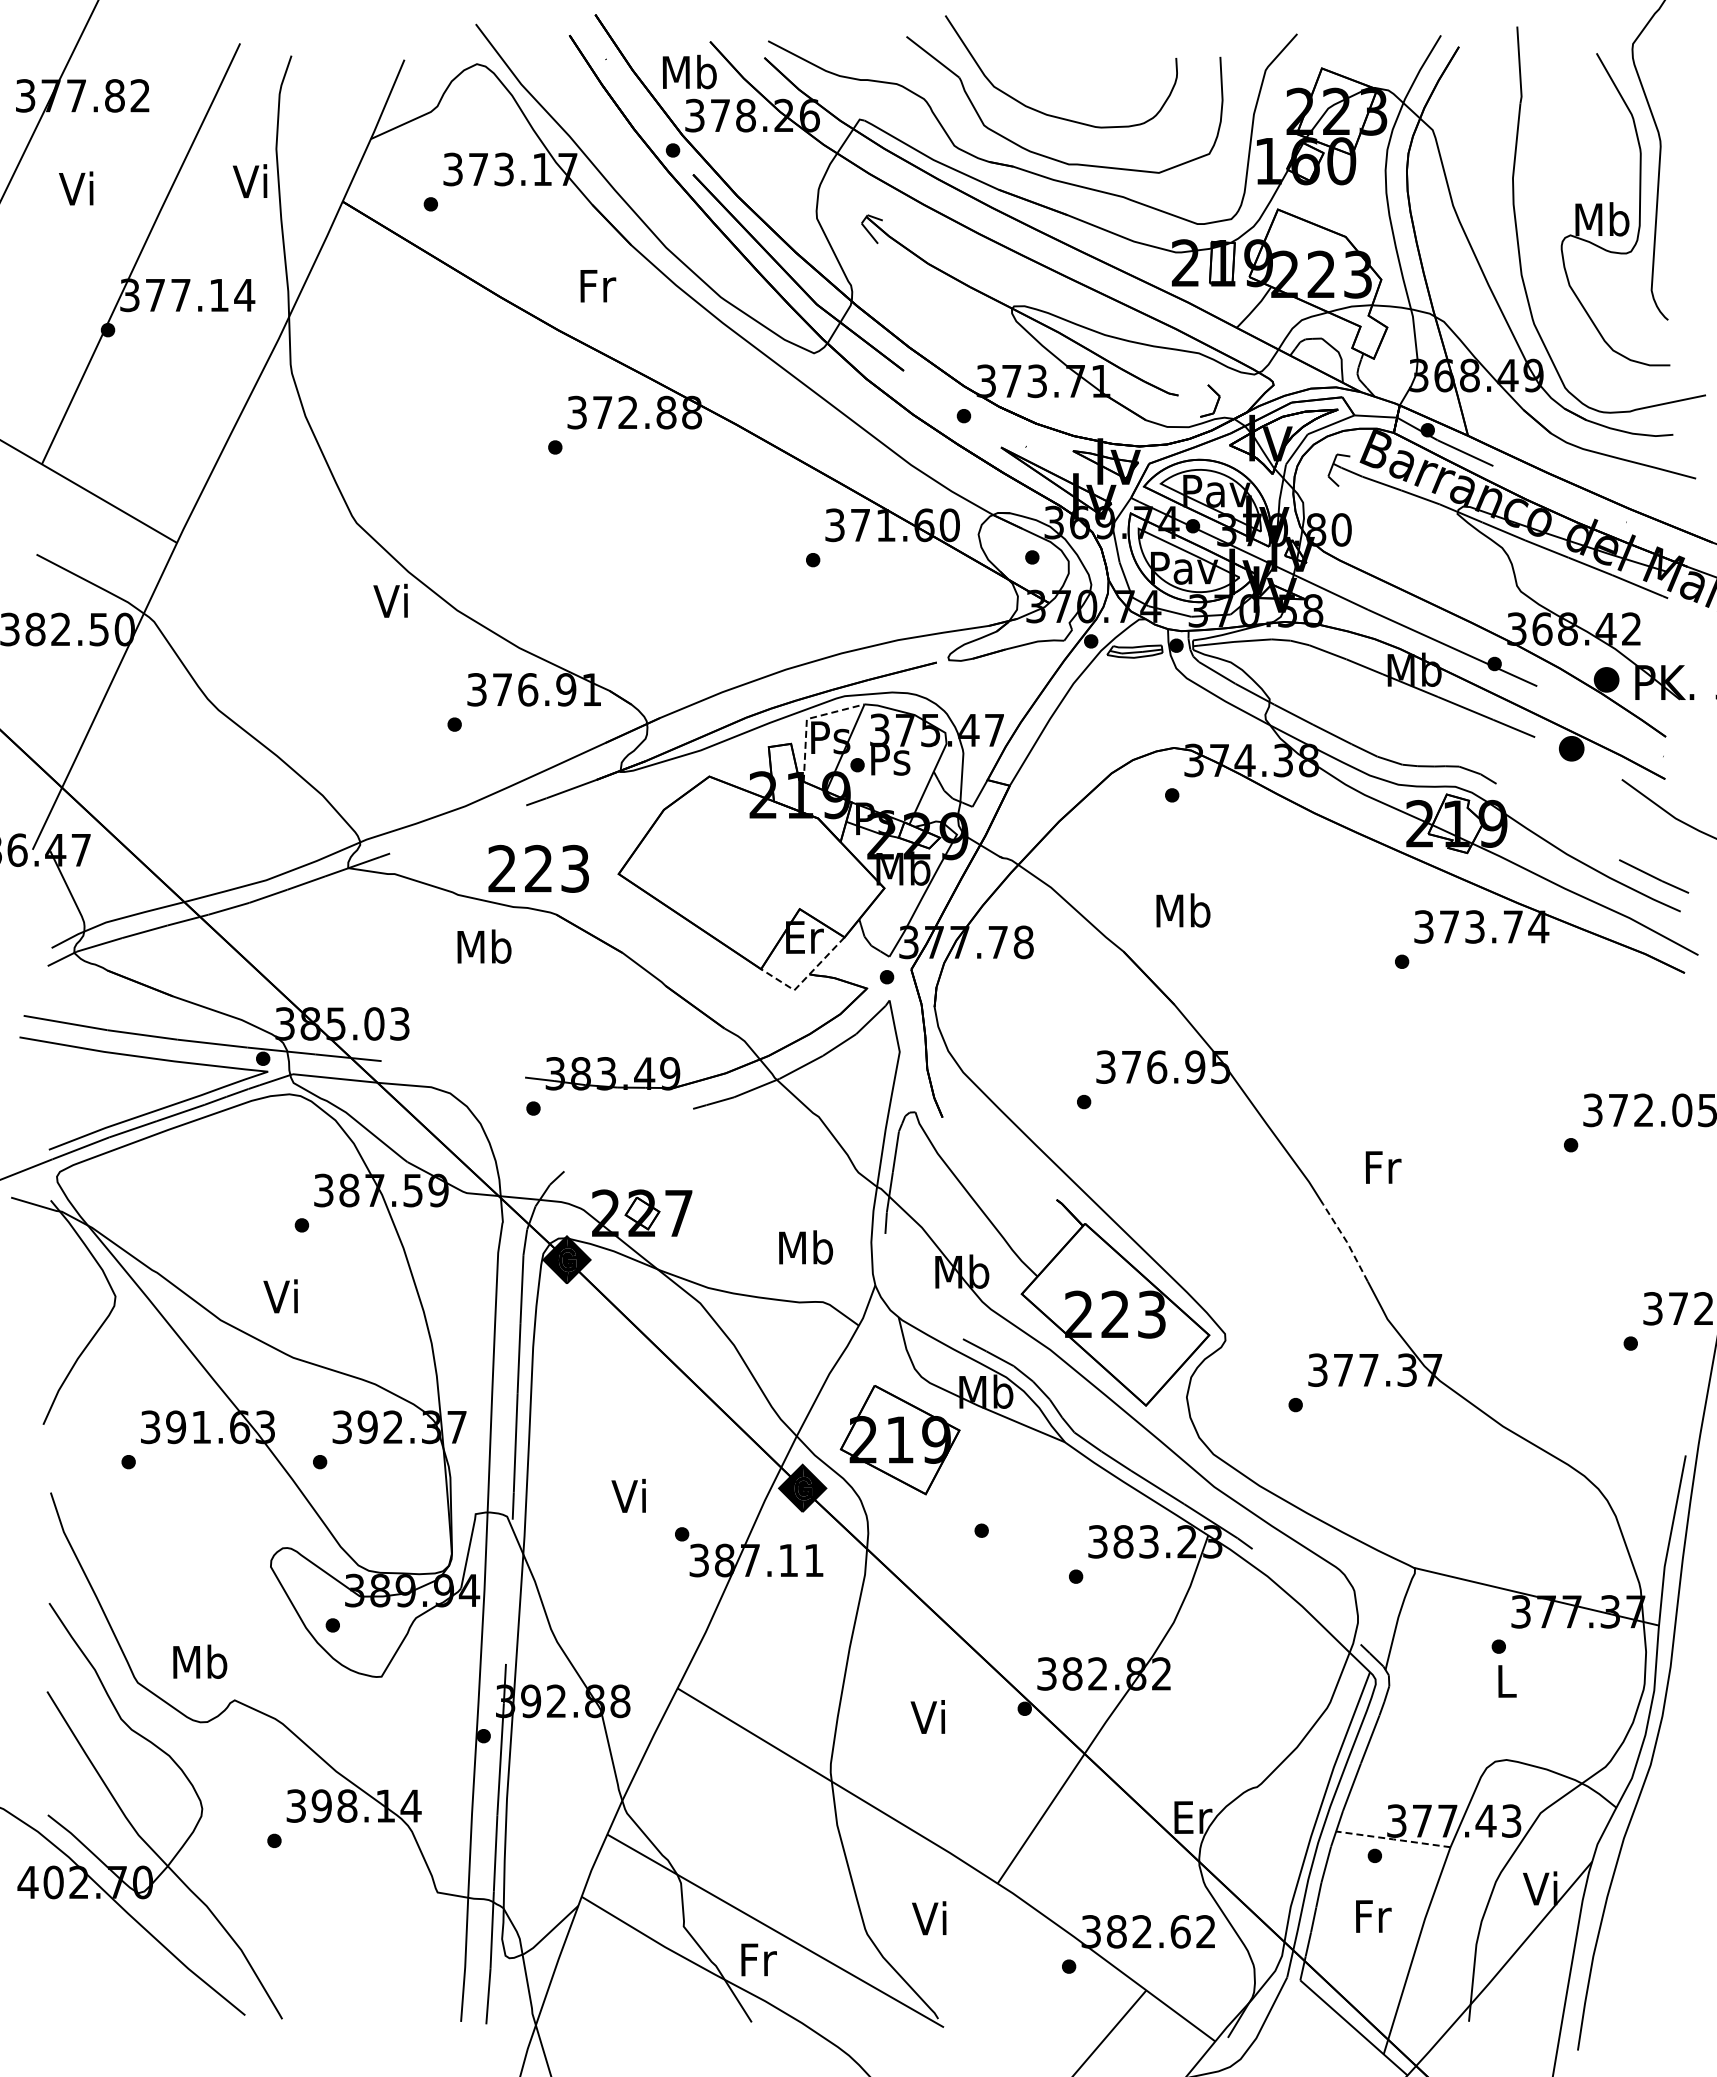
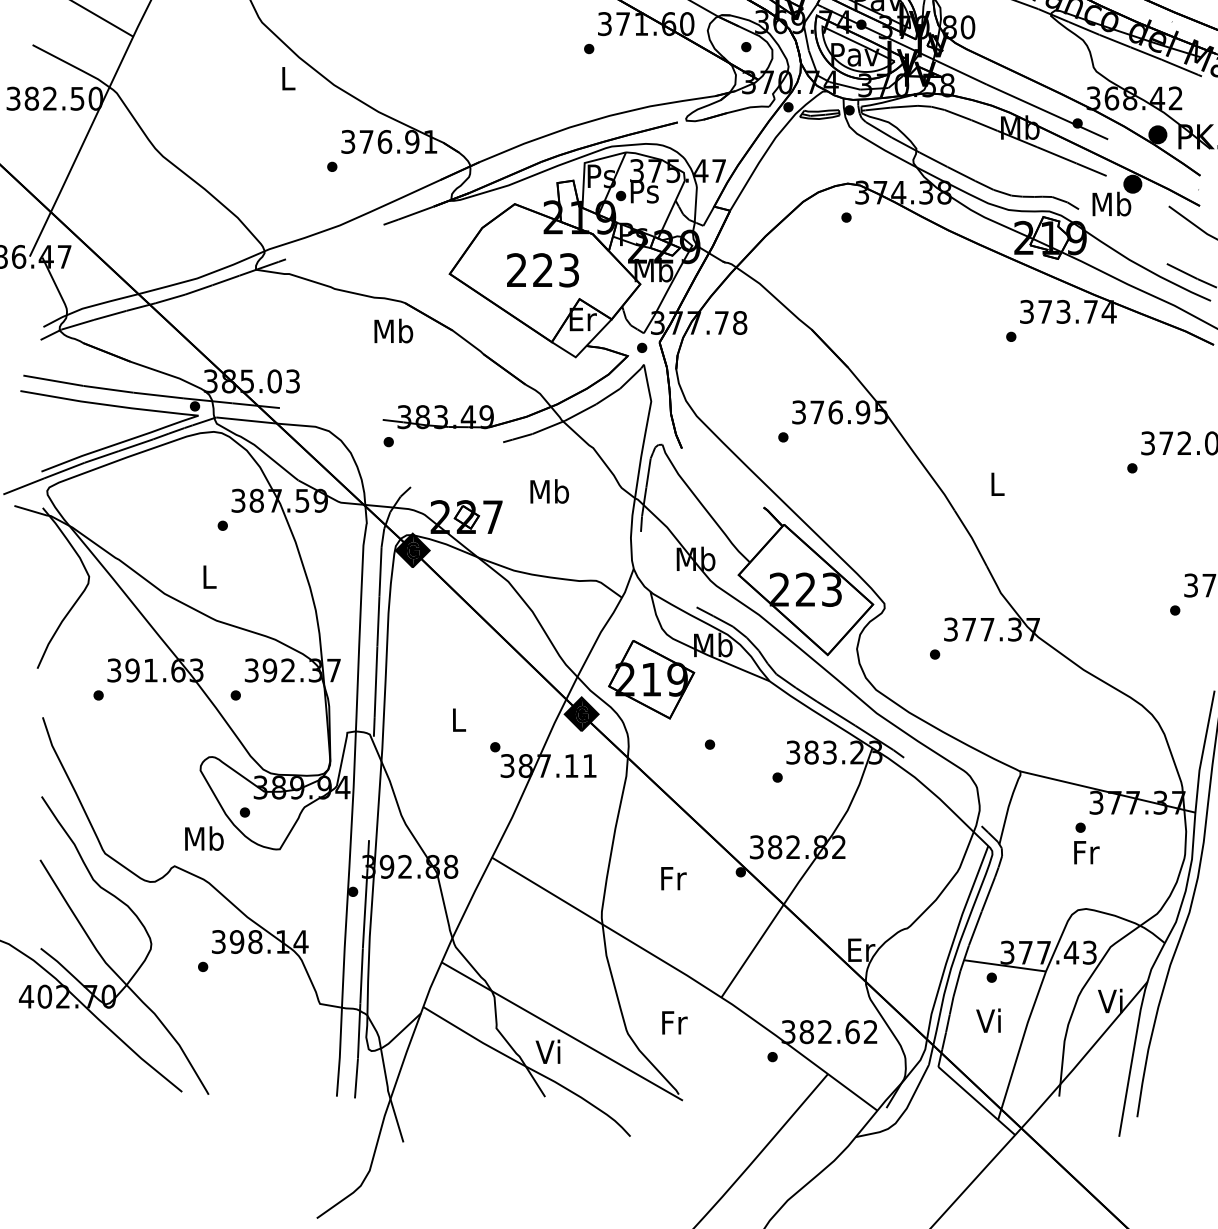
text: (390, 600) -> (286, 77), Vi -> L
line: (806, 720) -> (584, 163), dashed -> solid
text: (538, 868) -> (542, 270), moved
text: (1183, 910) -> (1111, 204), moved
text: (484, 946) -> (393, 330), moved
line: (805, 978) -> (583, 348), dashed -> solid
text: (1383, 1167) -> (997, 484), Fr -> L
line: (1347, 1242) -> (972, 538), dashed -> solid
text: (805, 1247) -> (549, 491), moved
text: (280, 1296) -> (207, 576), Vi -> L
text: (628, 1495) -> (456, 719), Vi -> L
text: (200, 1661) -> (204, 838), moved
text: (1507, 1681) -> (1086, 852), L -> Fr
text: (929, 1716) -> (672, 877), Vi -> Fr
line: (1393, 1839) -> (1005, 965), dashed -> solid
text: (1372, 1915) -> (990, 1020), Fr -> Vi
text: (931, 1918) -> (674, 1022), Vi -> Fr
text: (757, 1959) -> (549, 1051), Fr -> Vi

